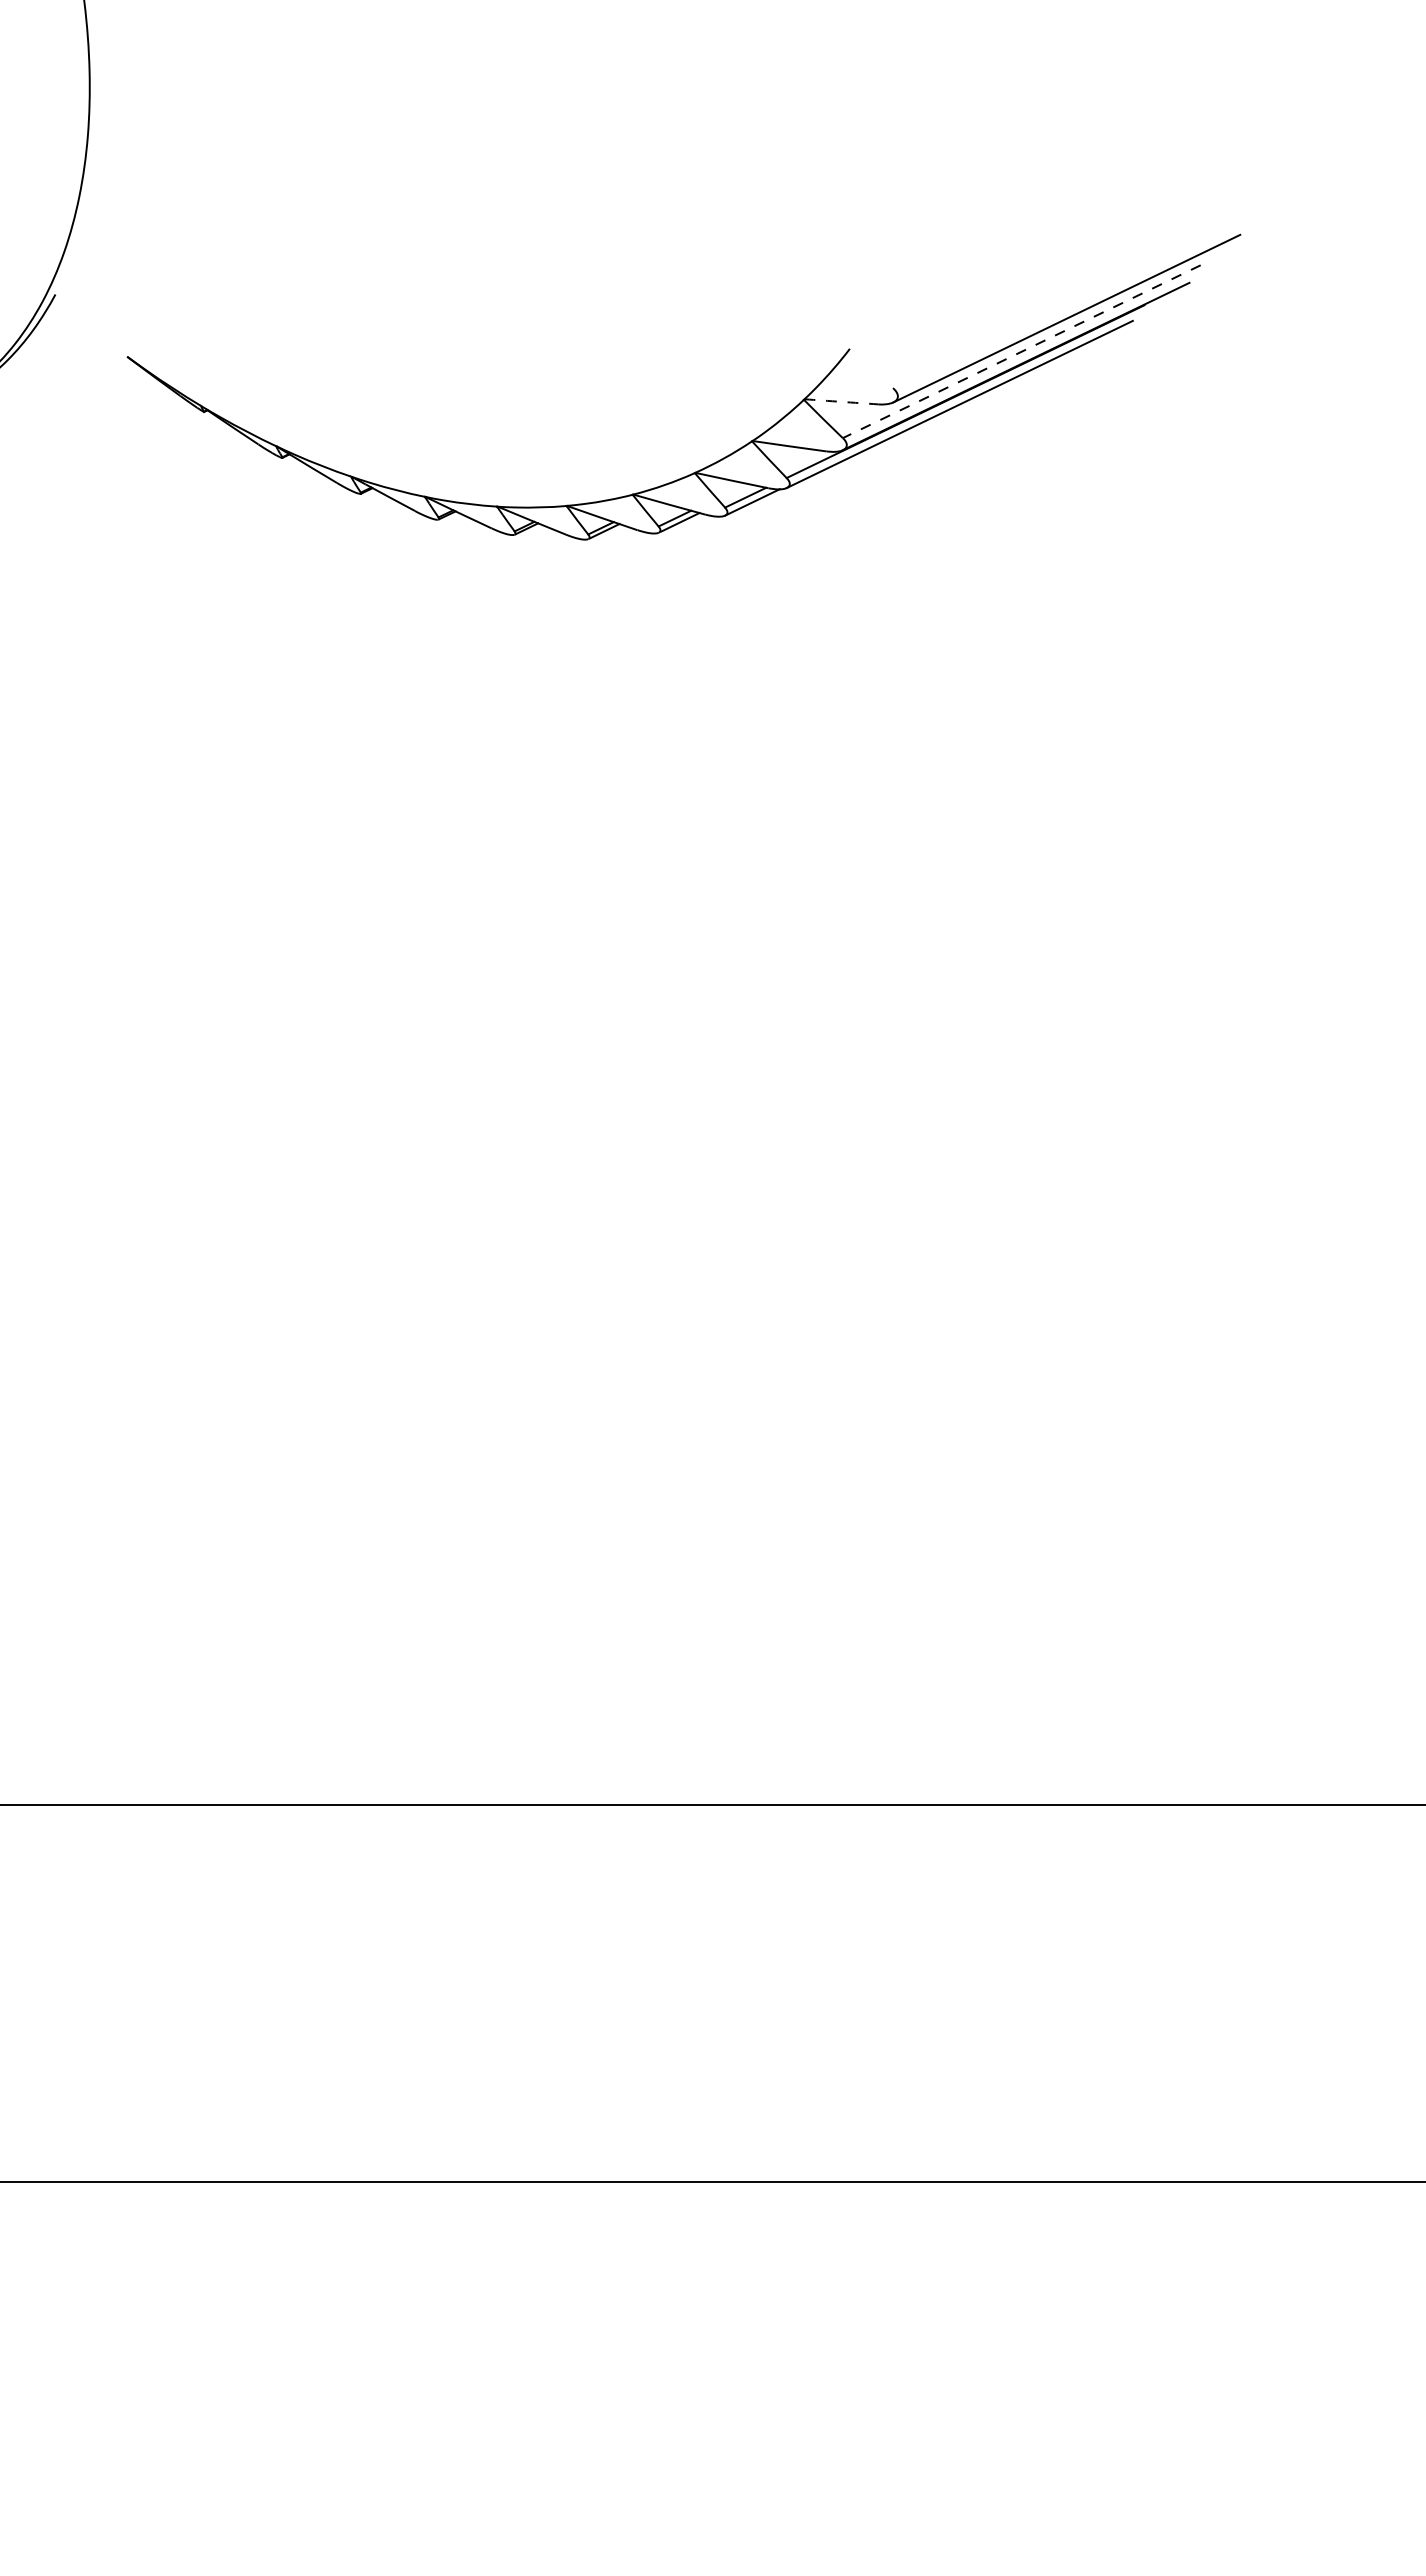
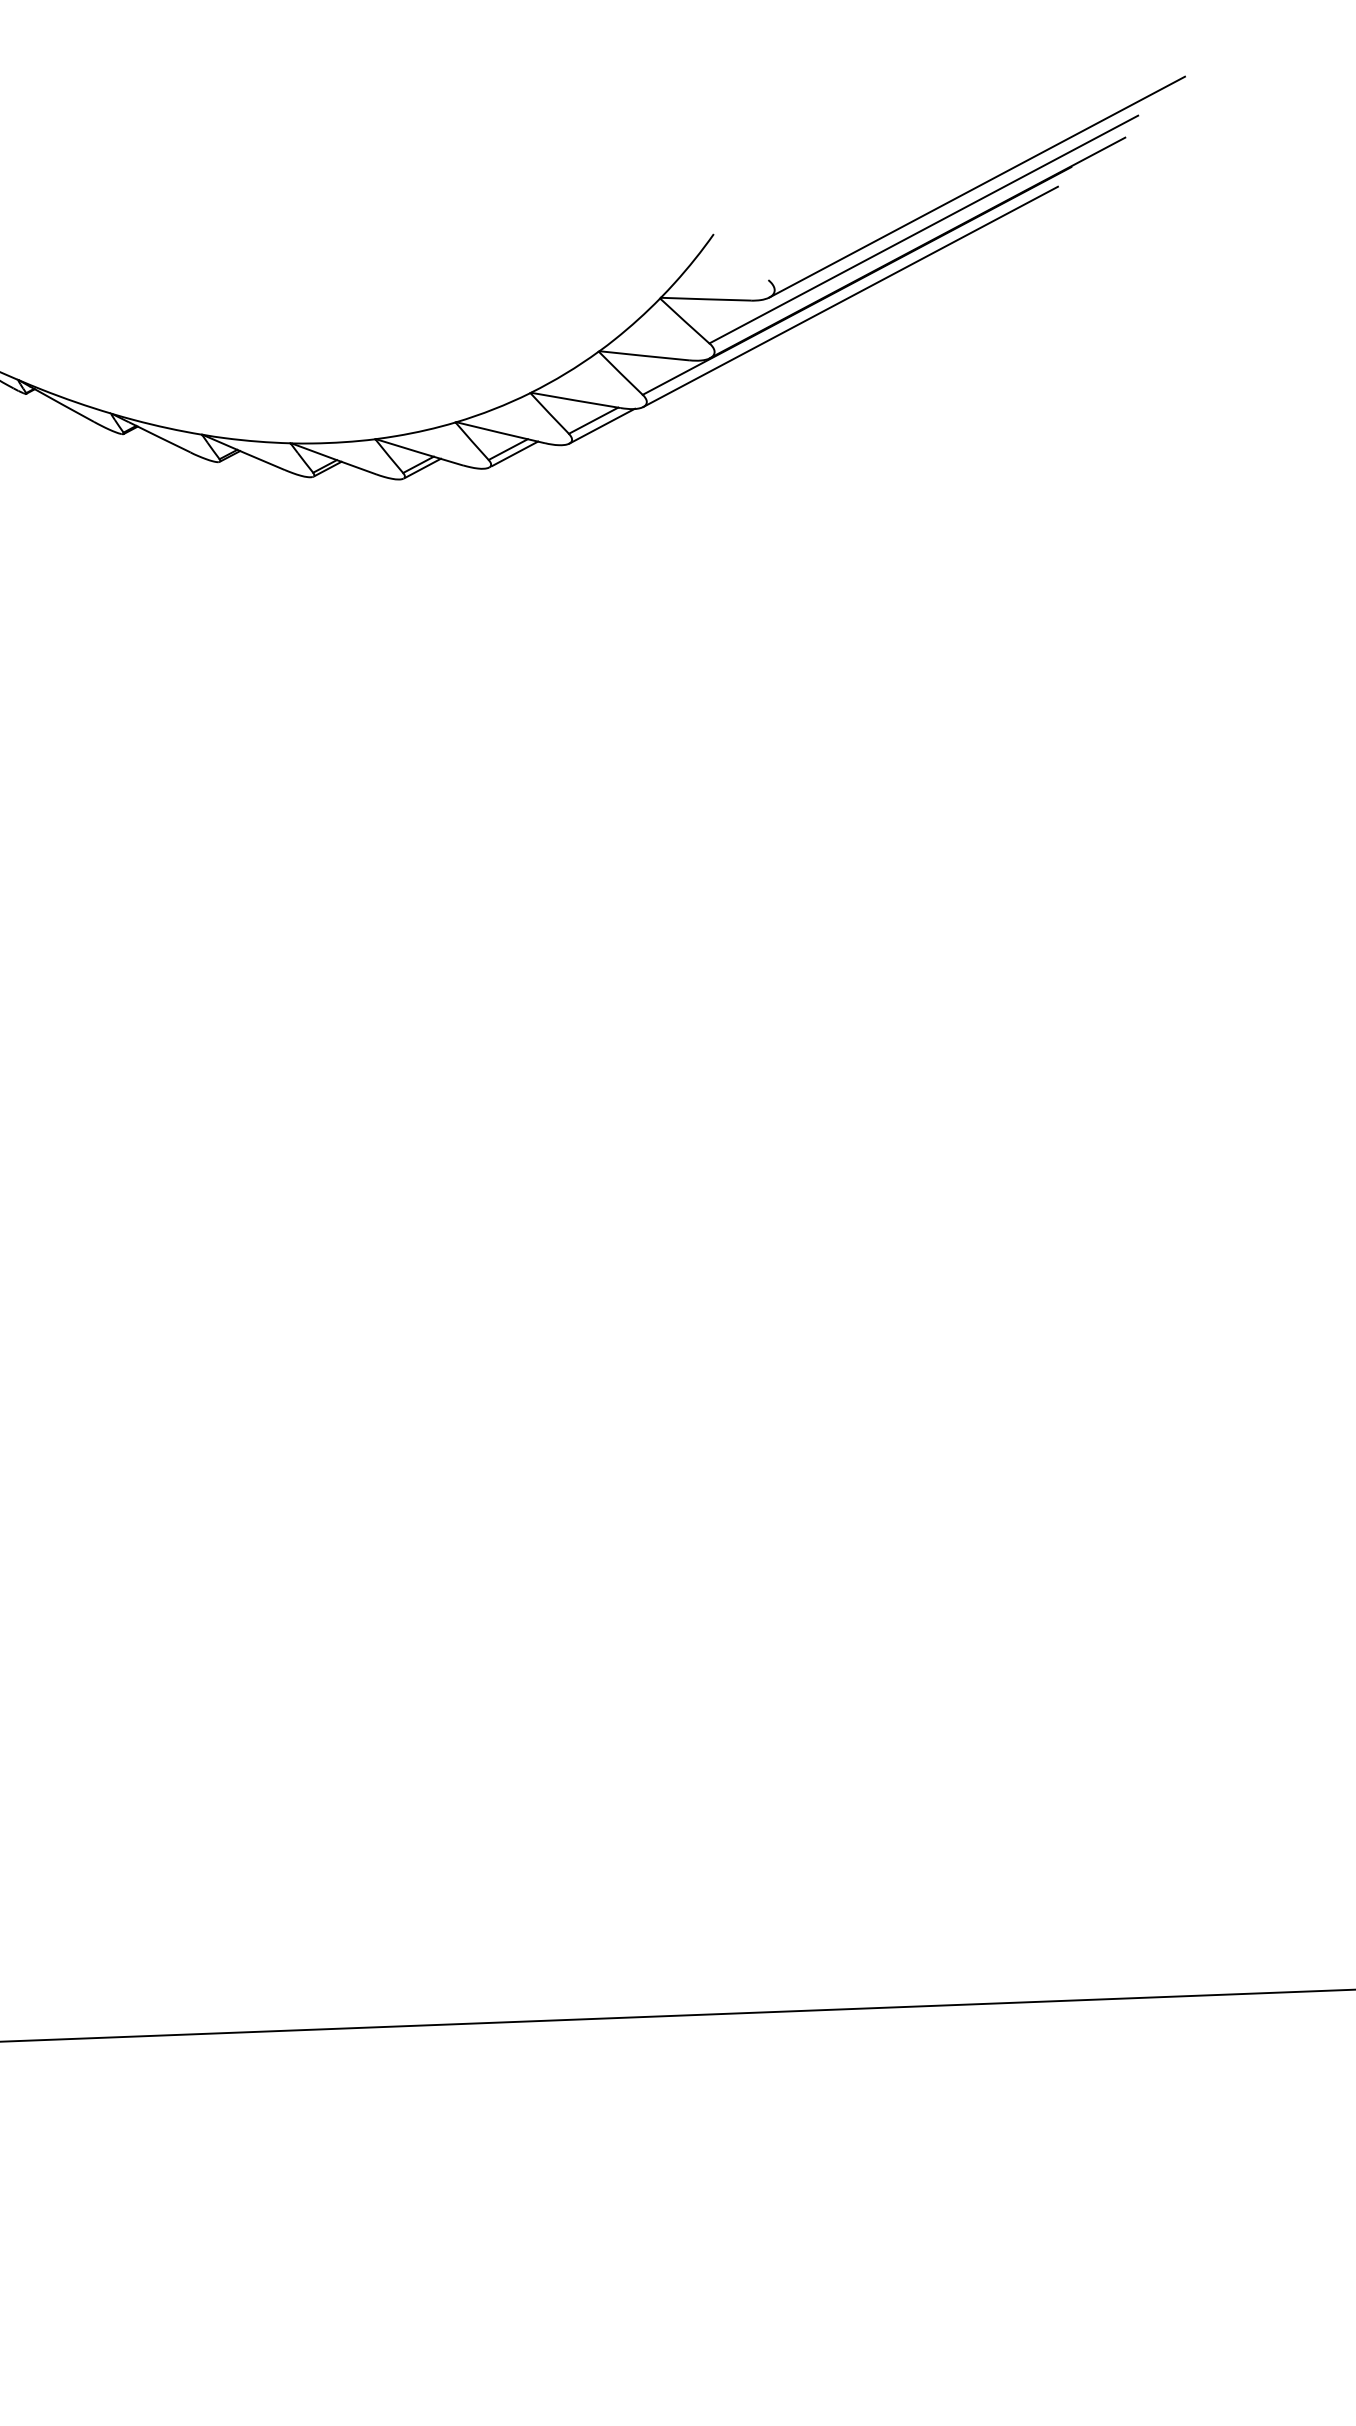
line: (1021, 351) -> (923, 229), dashed -> solid
arc: (841, 401) -> (706, 298), dashed -> solid

